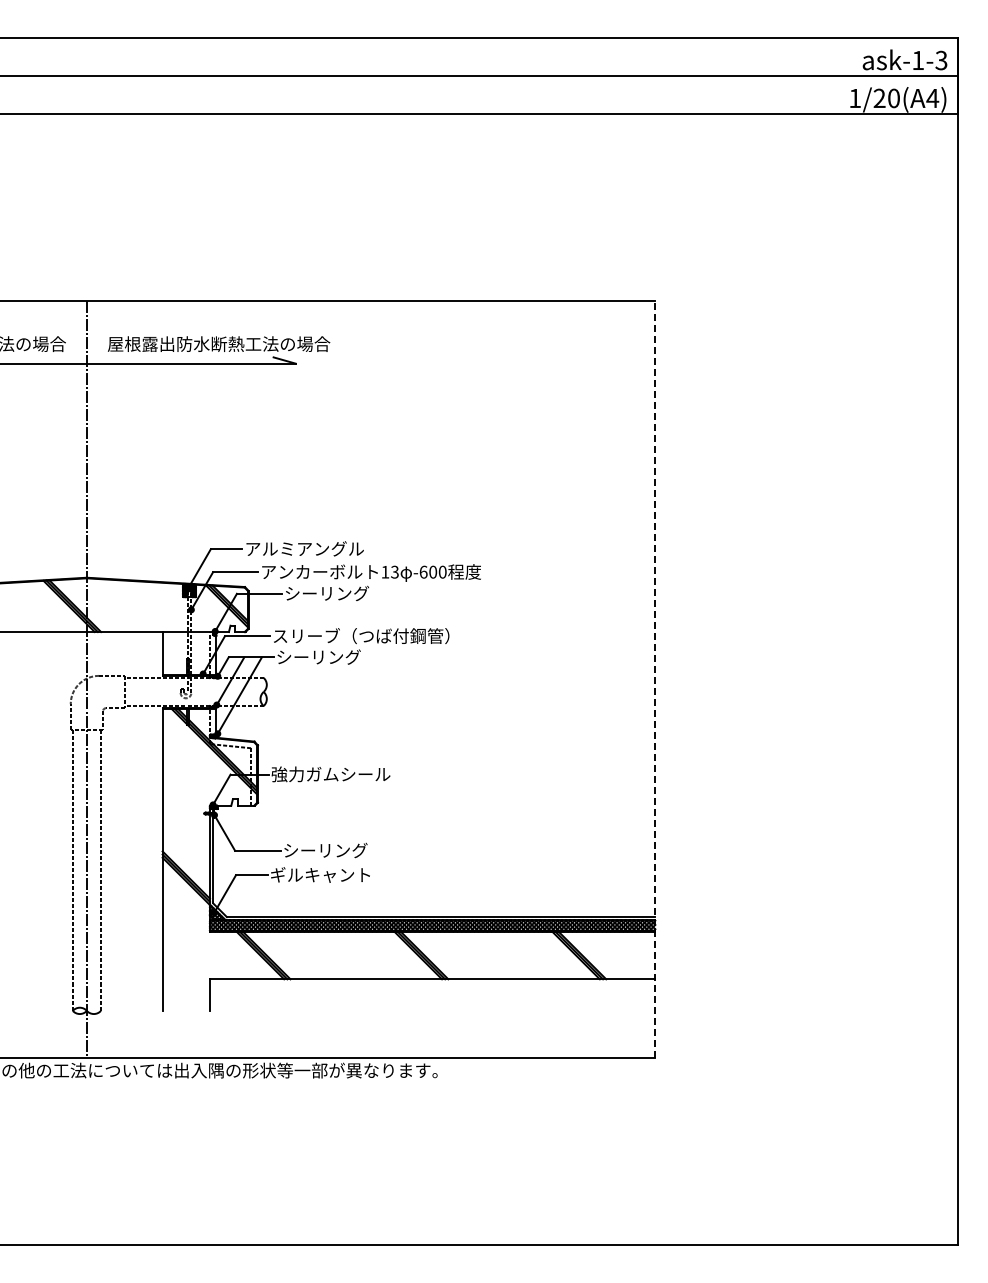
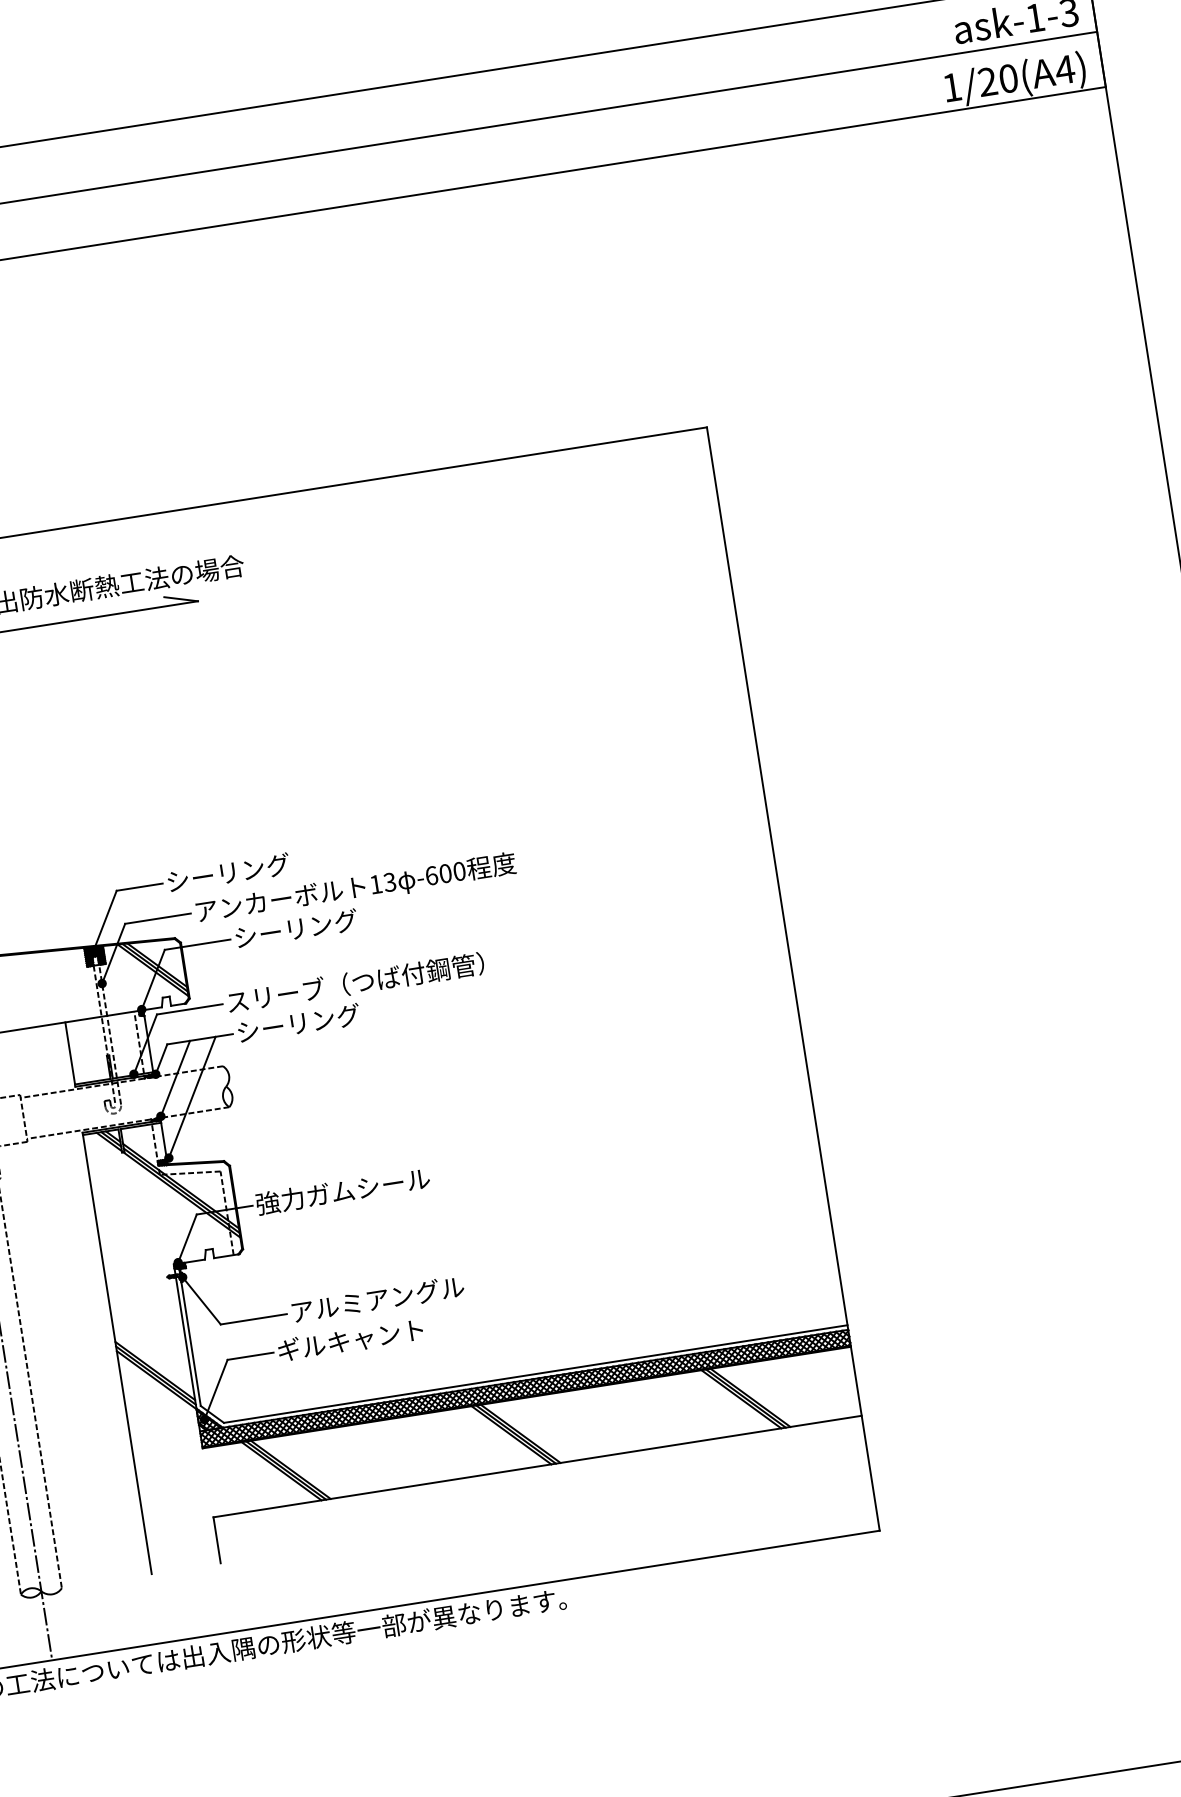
text: (304, 548) -> (252, 868), アルミアングル -> シーリング
line: (655, 679) -> (793, 979), dashed -> solid
text: (342, 850) -> (377, 1299), シーリング -> アルミアングル

